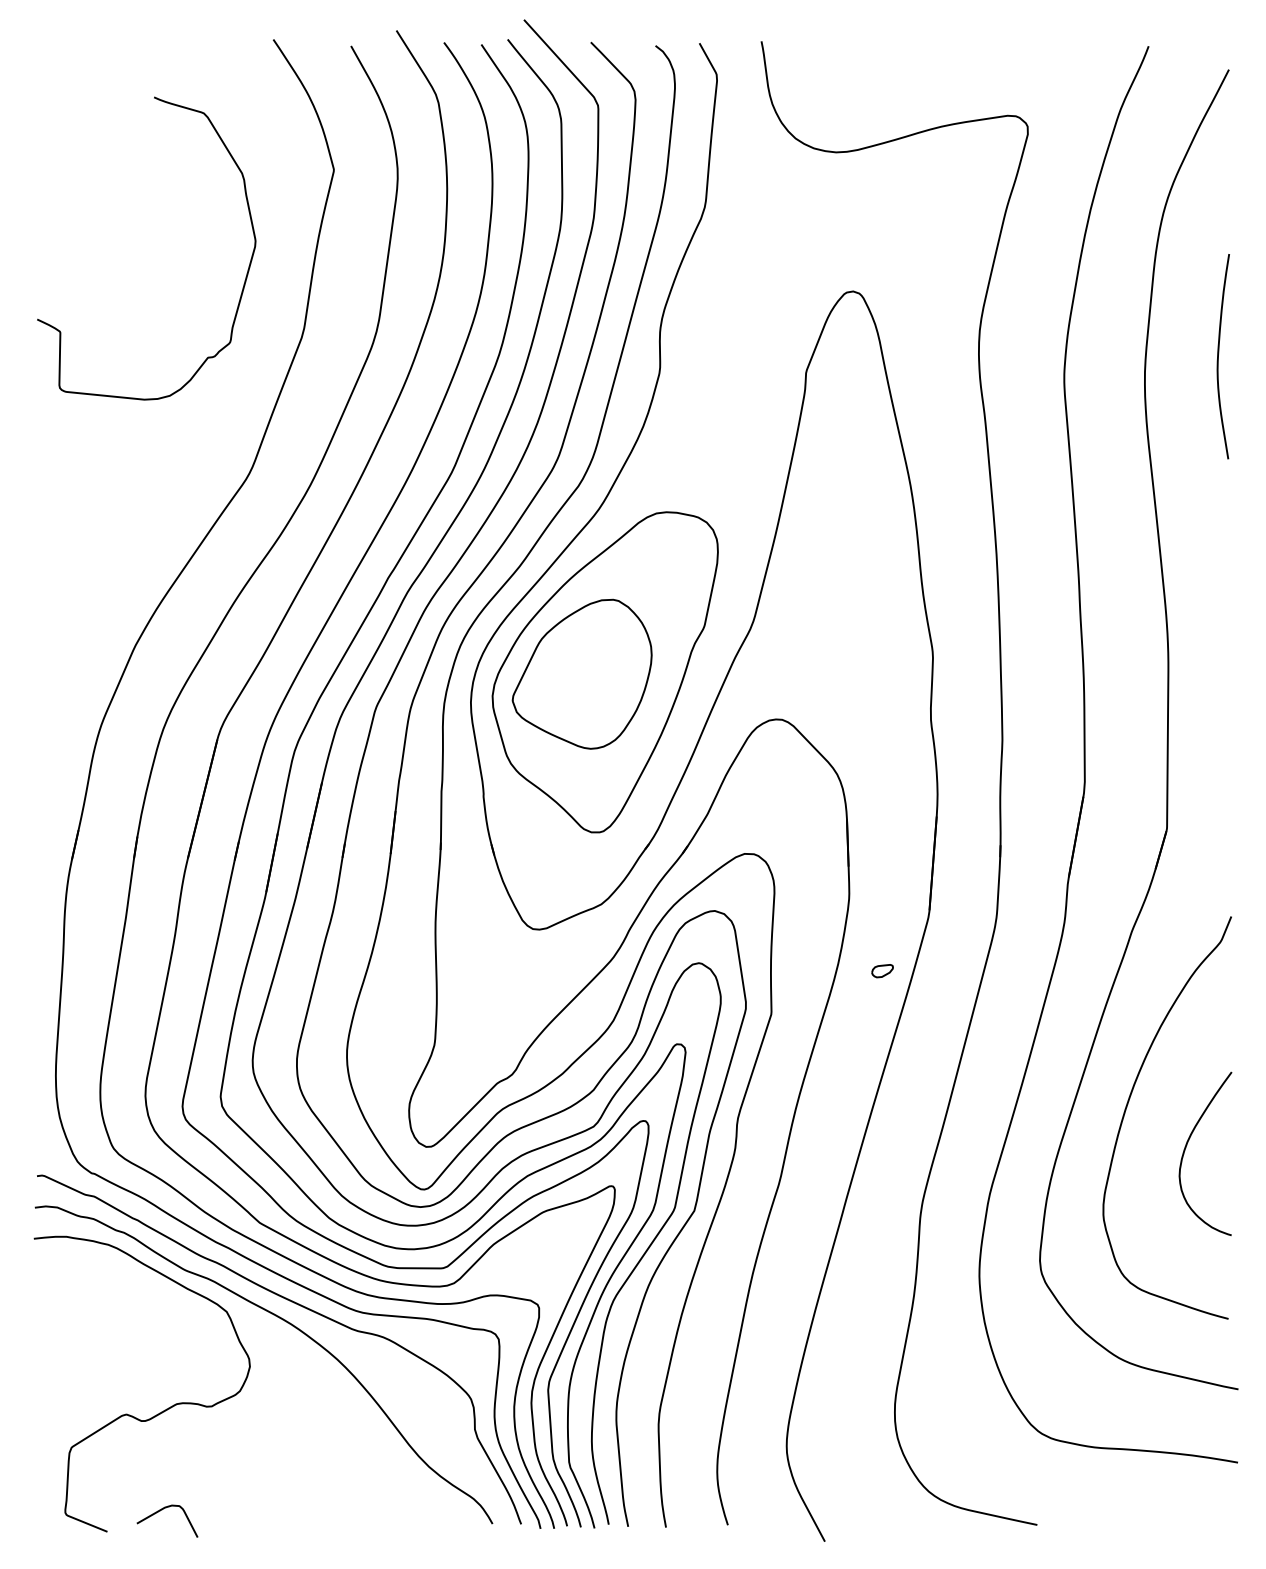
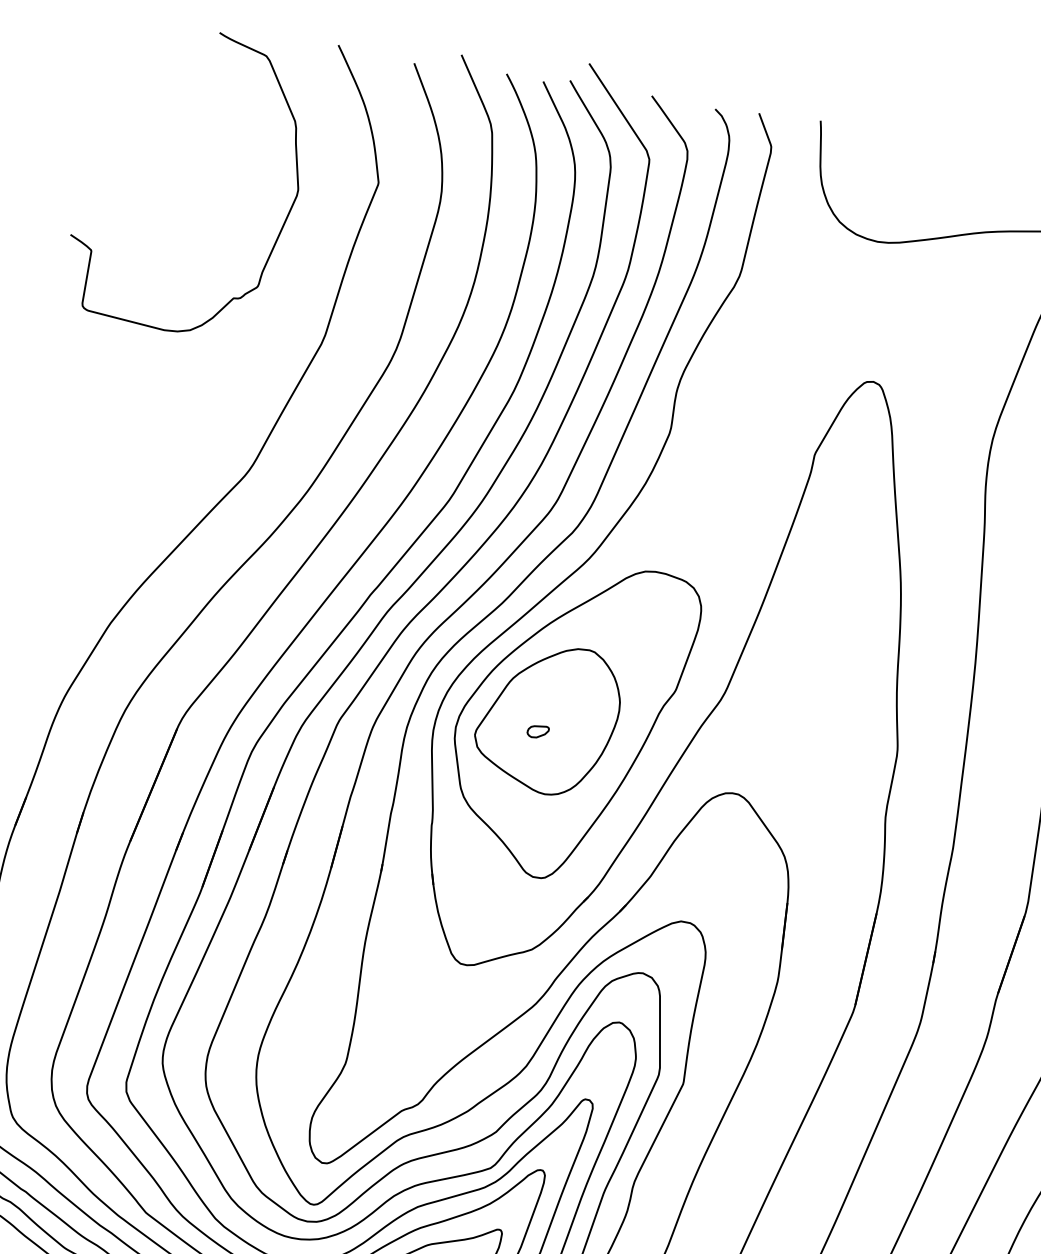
curve: (245, 276) -> (282, 223), moved
part: (882, 971) -> (537, 732), moved

